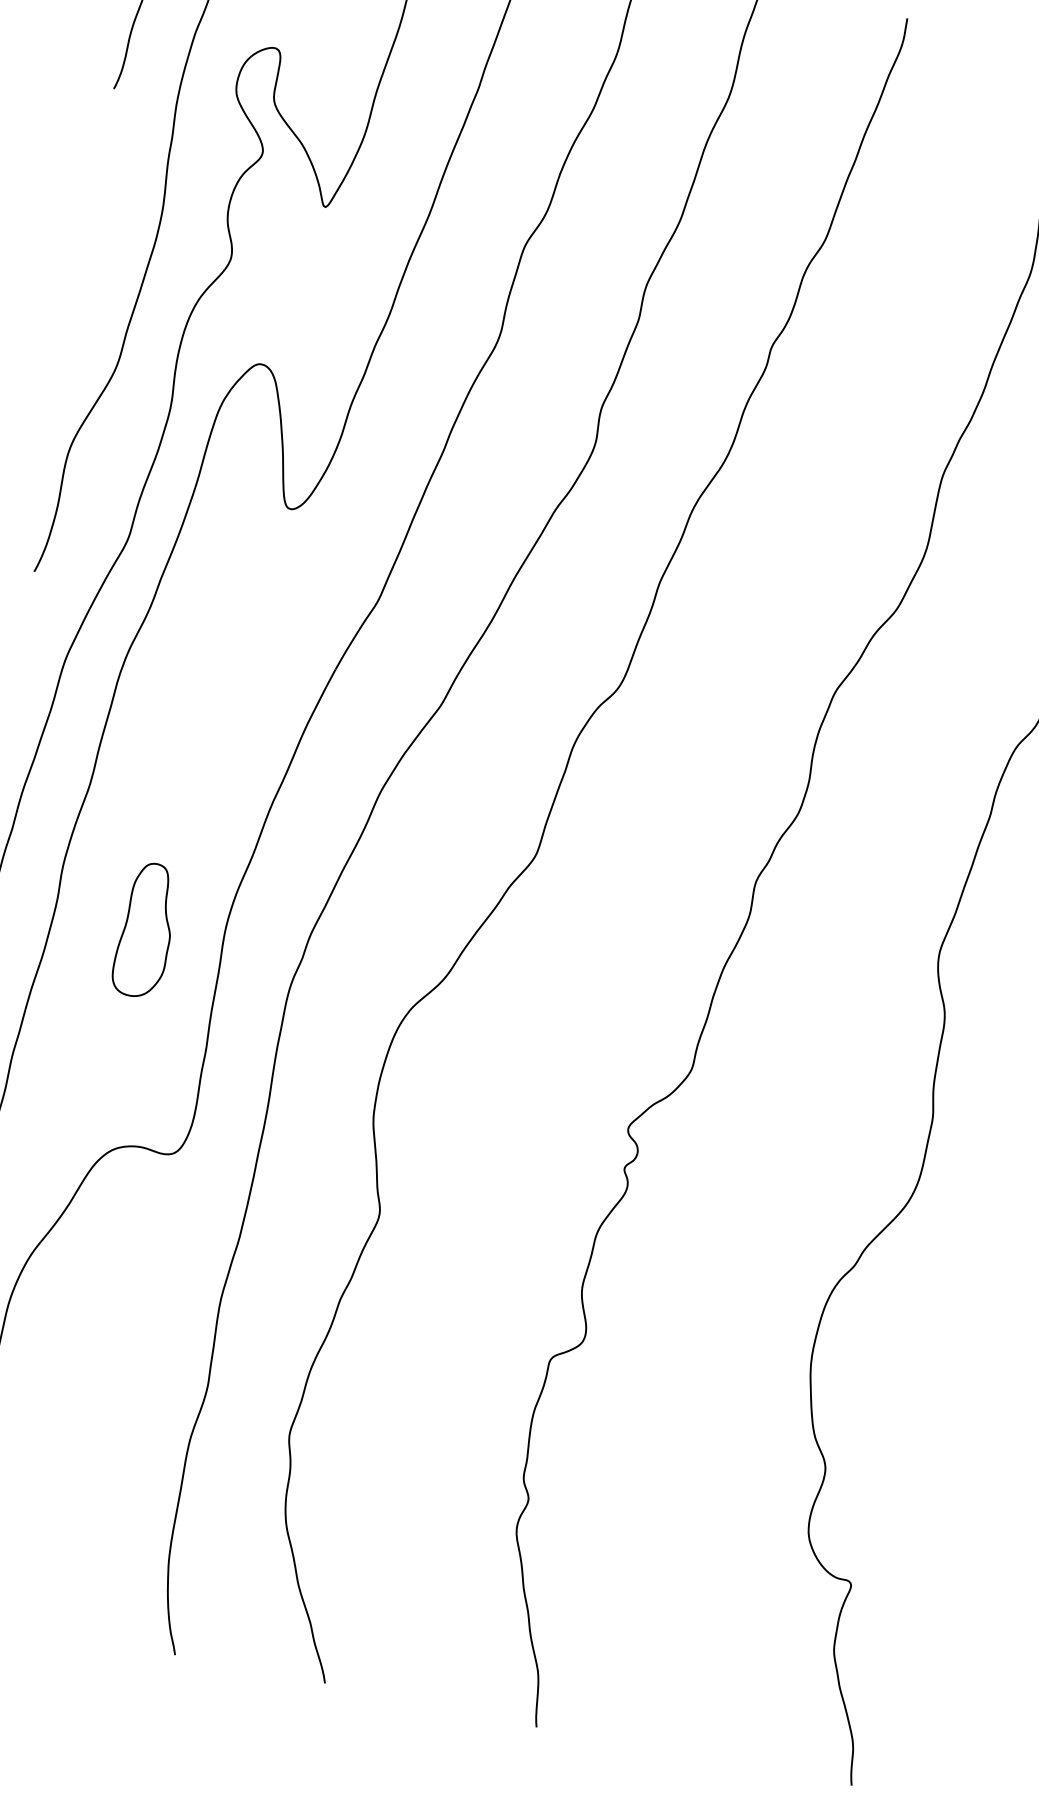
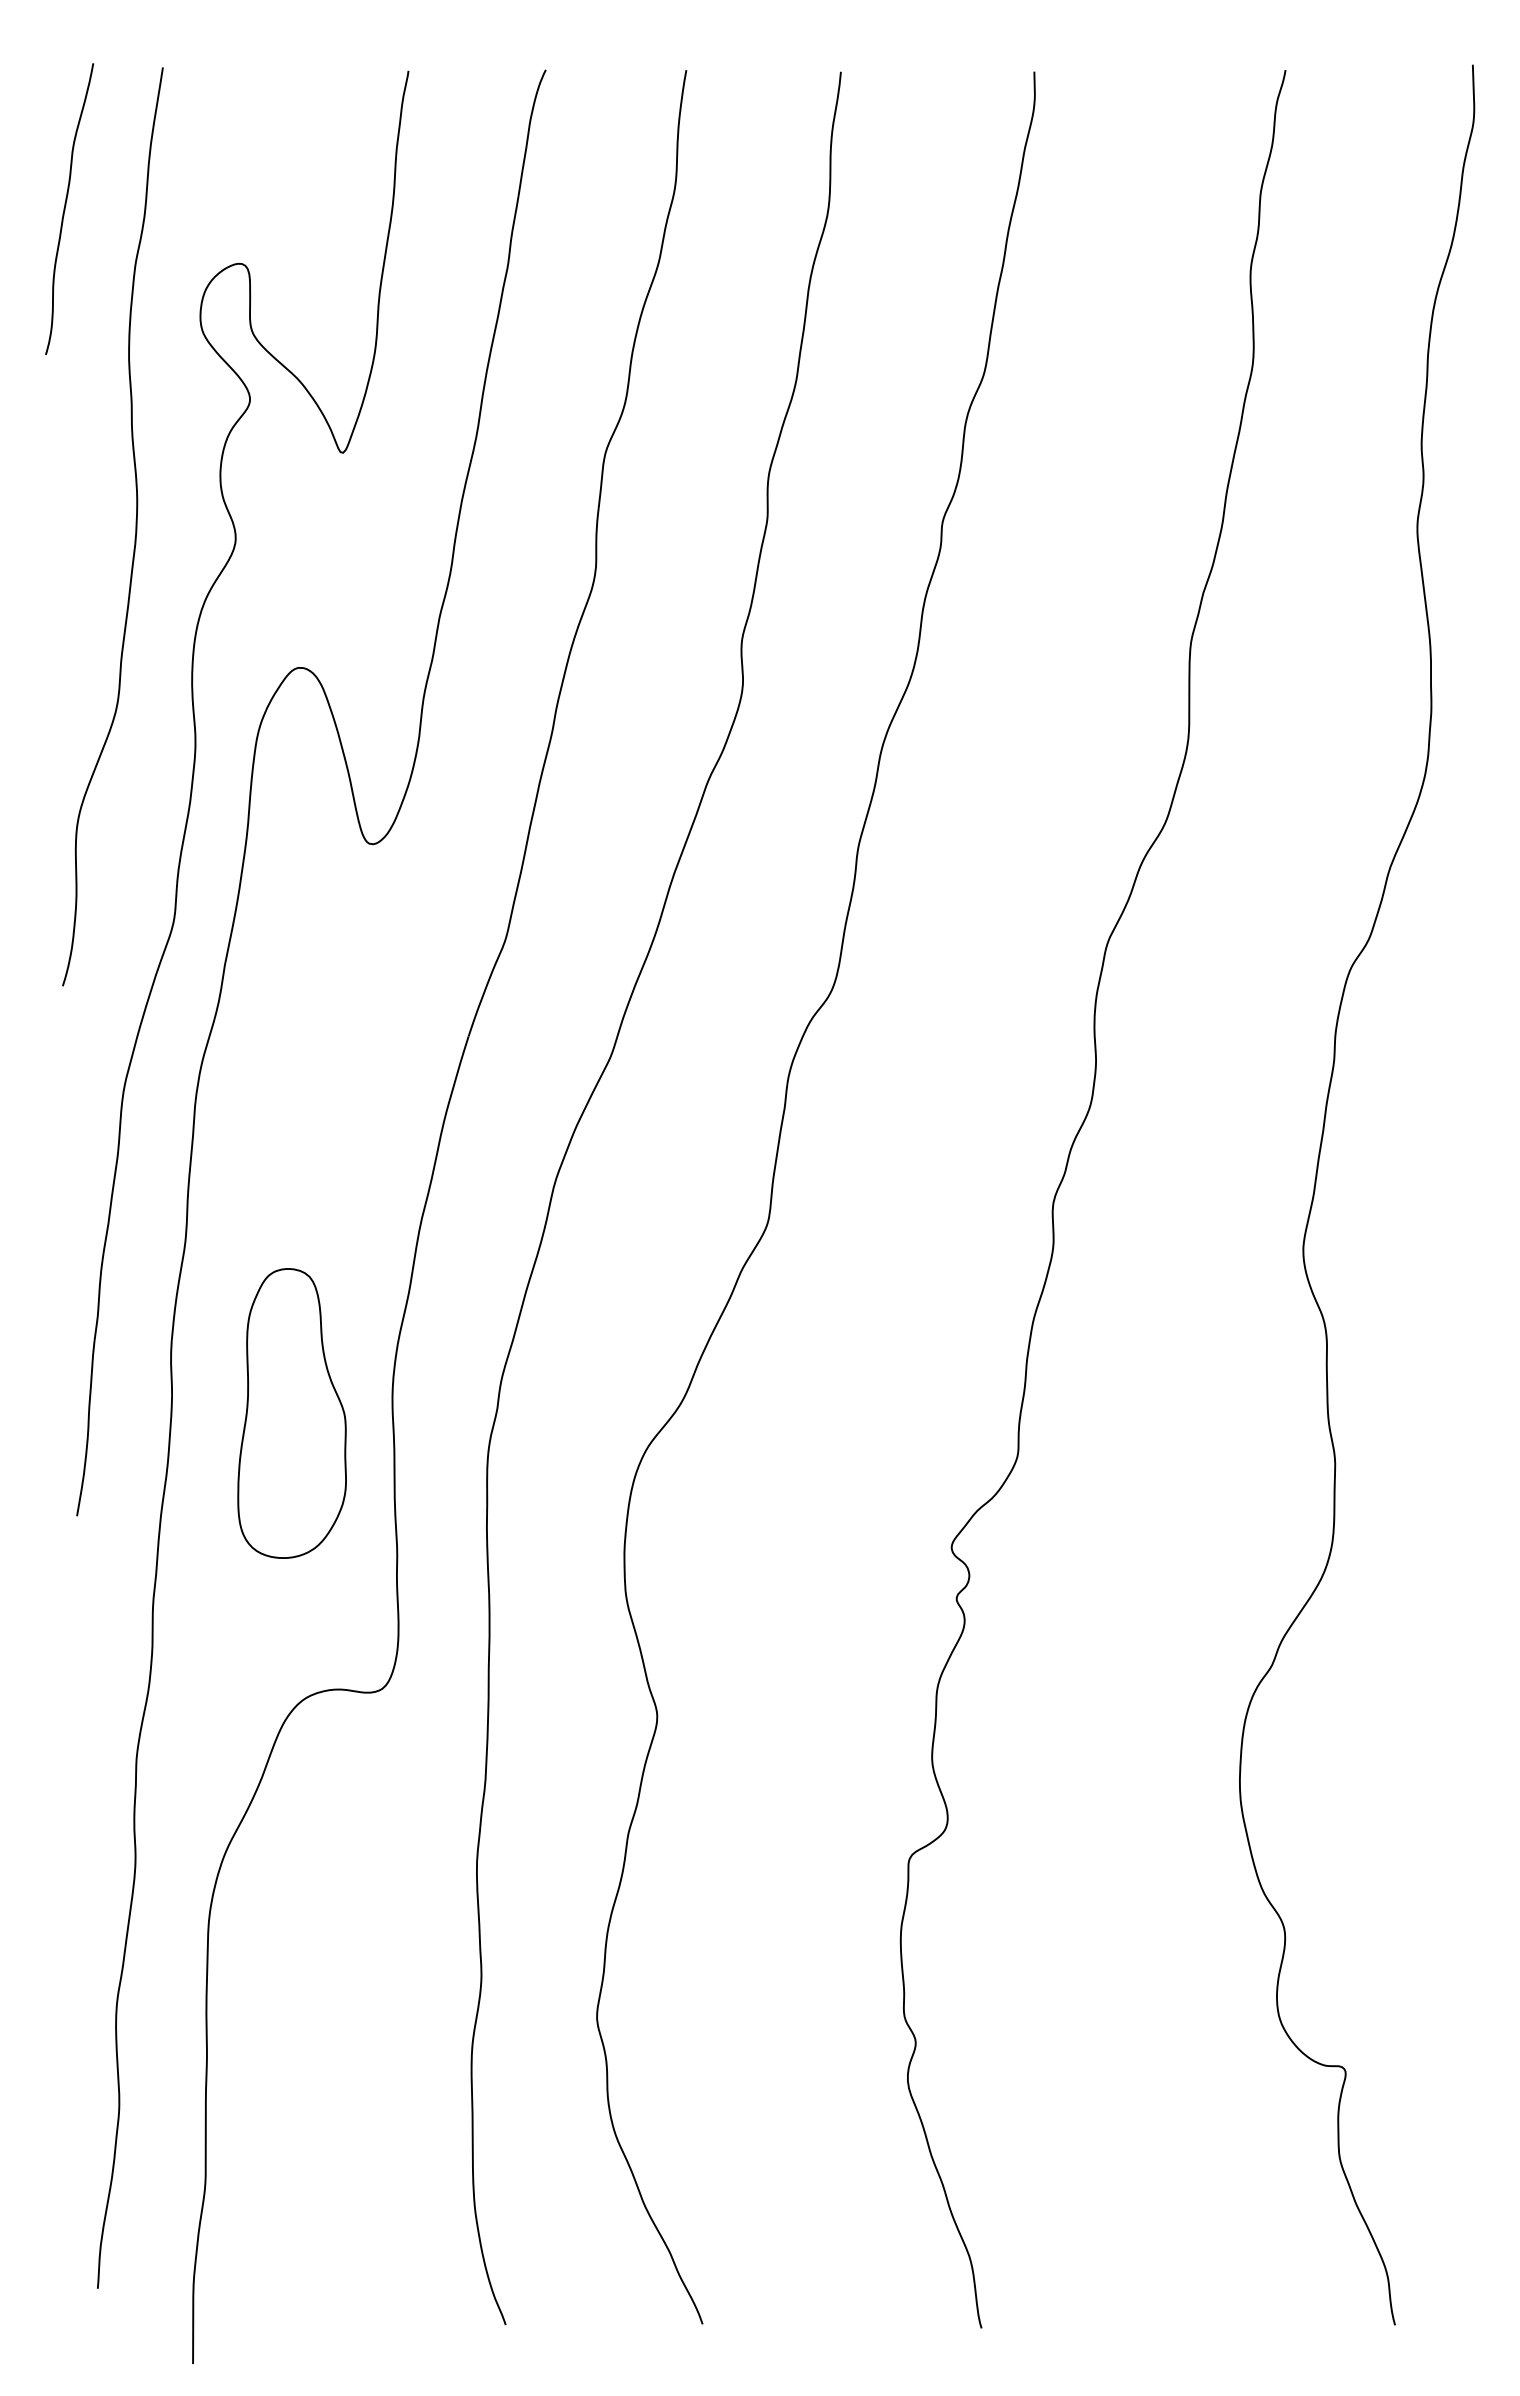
part: (145, 930) -> (291, 1413), size x1.67

